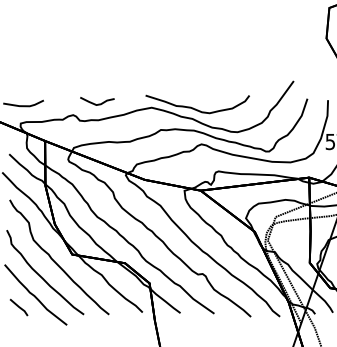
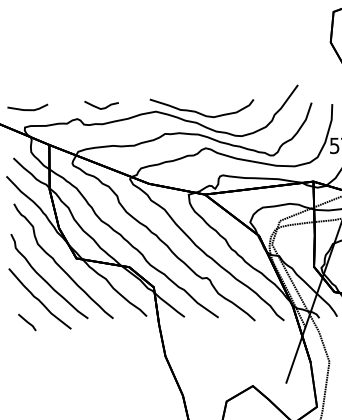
line: (19, 307) -> (27, 322), moved

